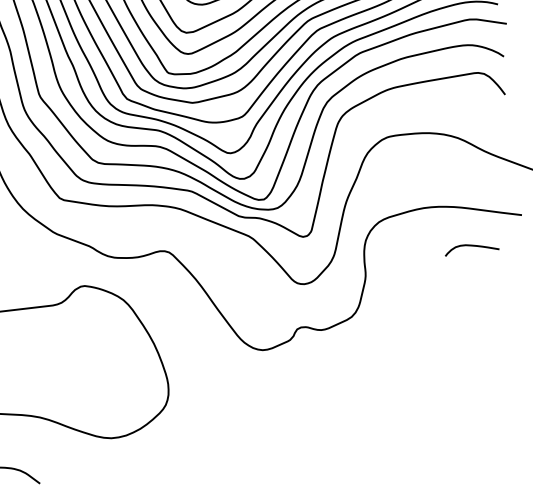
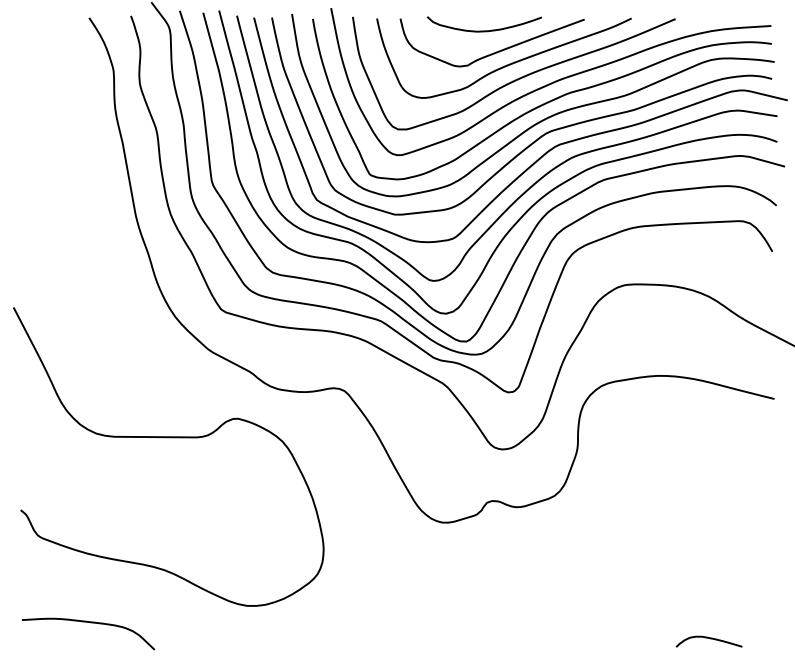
curve: (472, 246) -> (710, 639), moved

